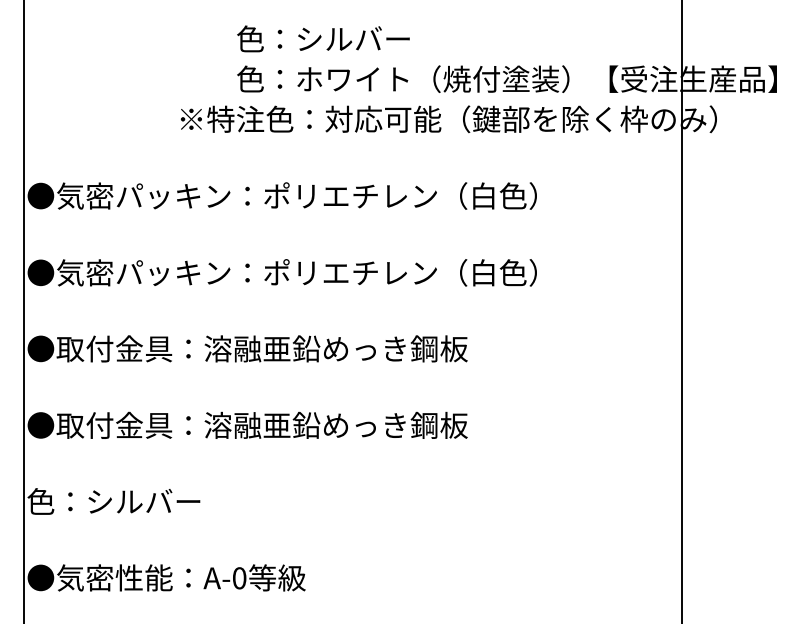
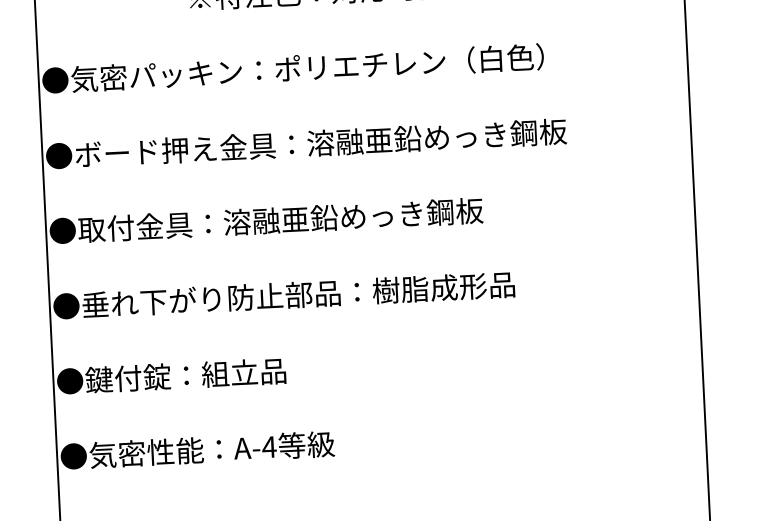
text: (306, 272) -> (320, 142), ●気密パッキン：ポリエチレン（白色） -> ●ボード押え金具：溶融亜鉛めっき鋼板
text: (276, 424) -> (298, 293), ●取付金具：溶融亜鉛めっき鋼板 -> ●垂れ下がり防止部品：樹脂成形品
text: (143, 501) -> (171, 376), 色：シルバー -> ●鍵付錠：組立品
text: (239, 578) -> (269, 447), A-0 -> A-4

